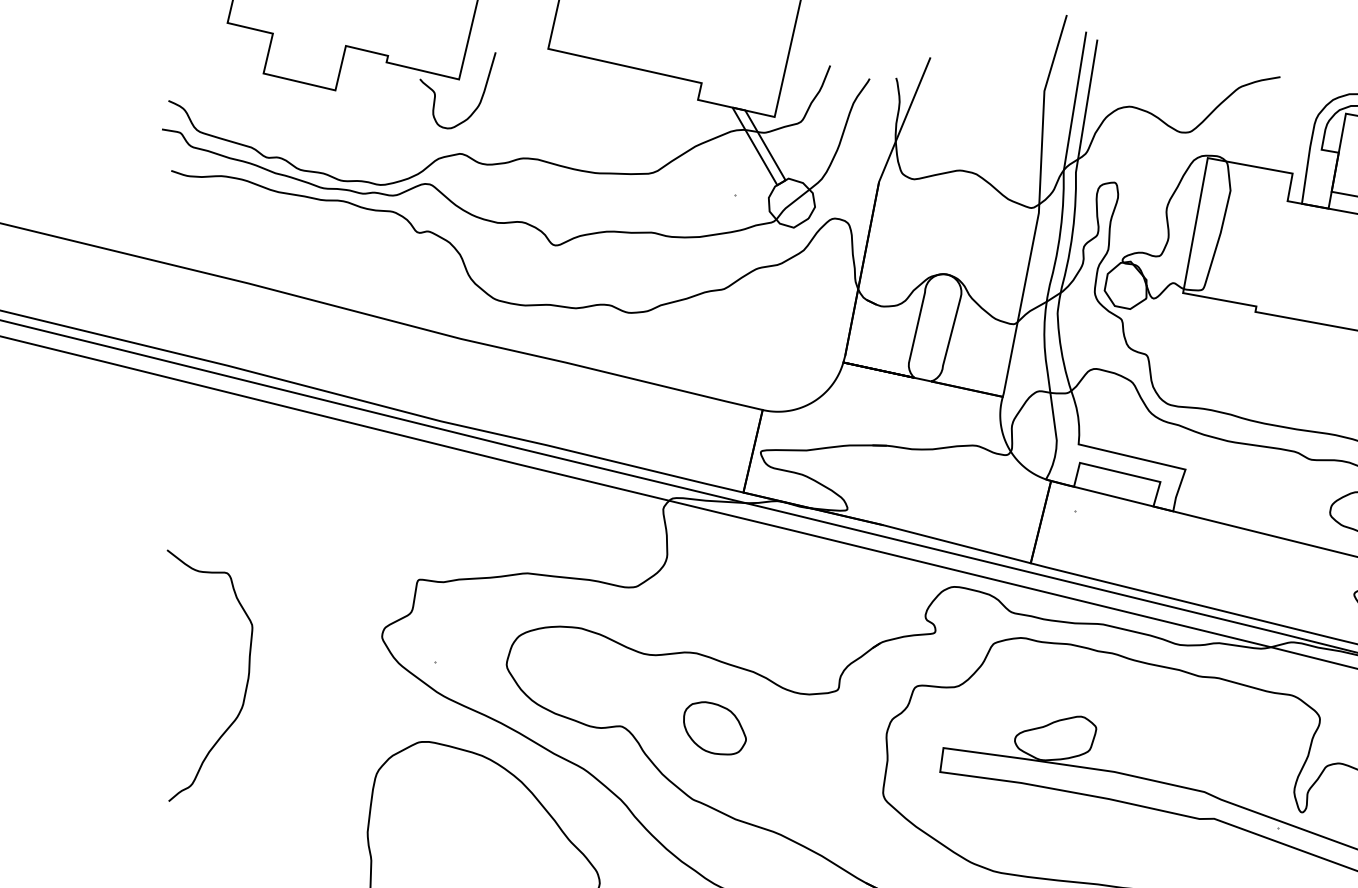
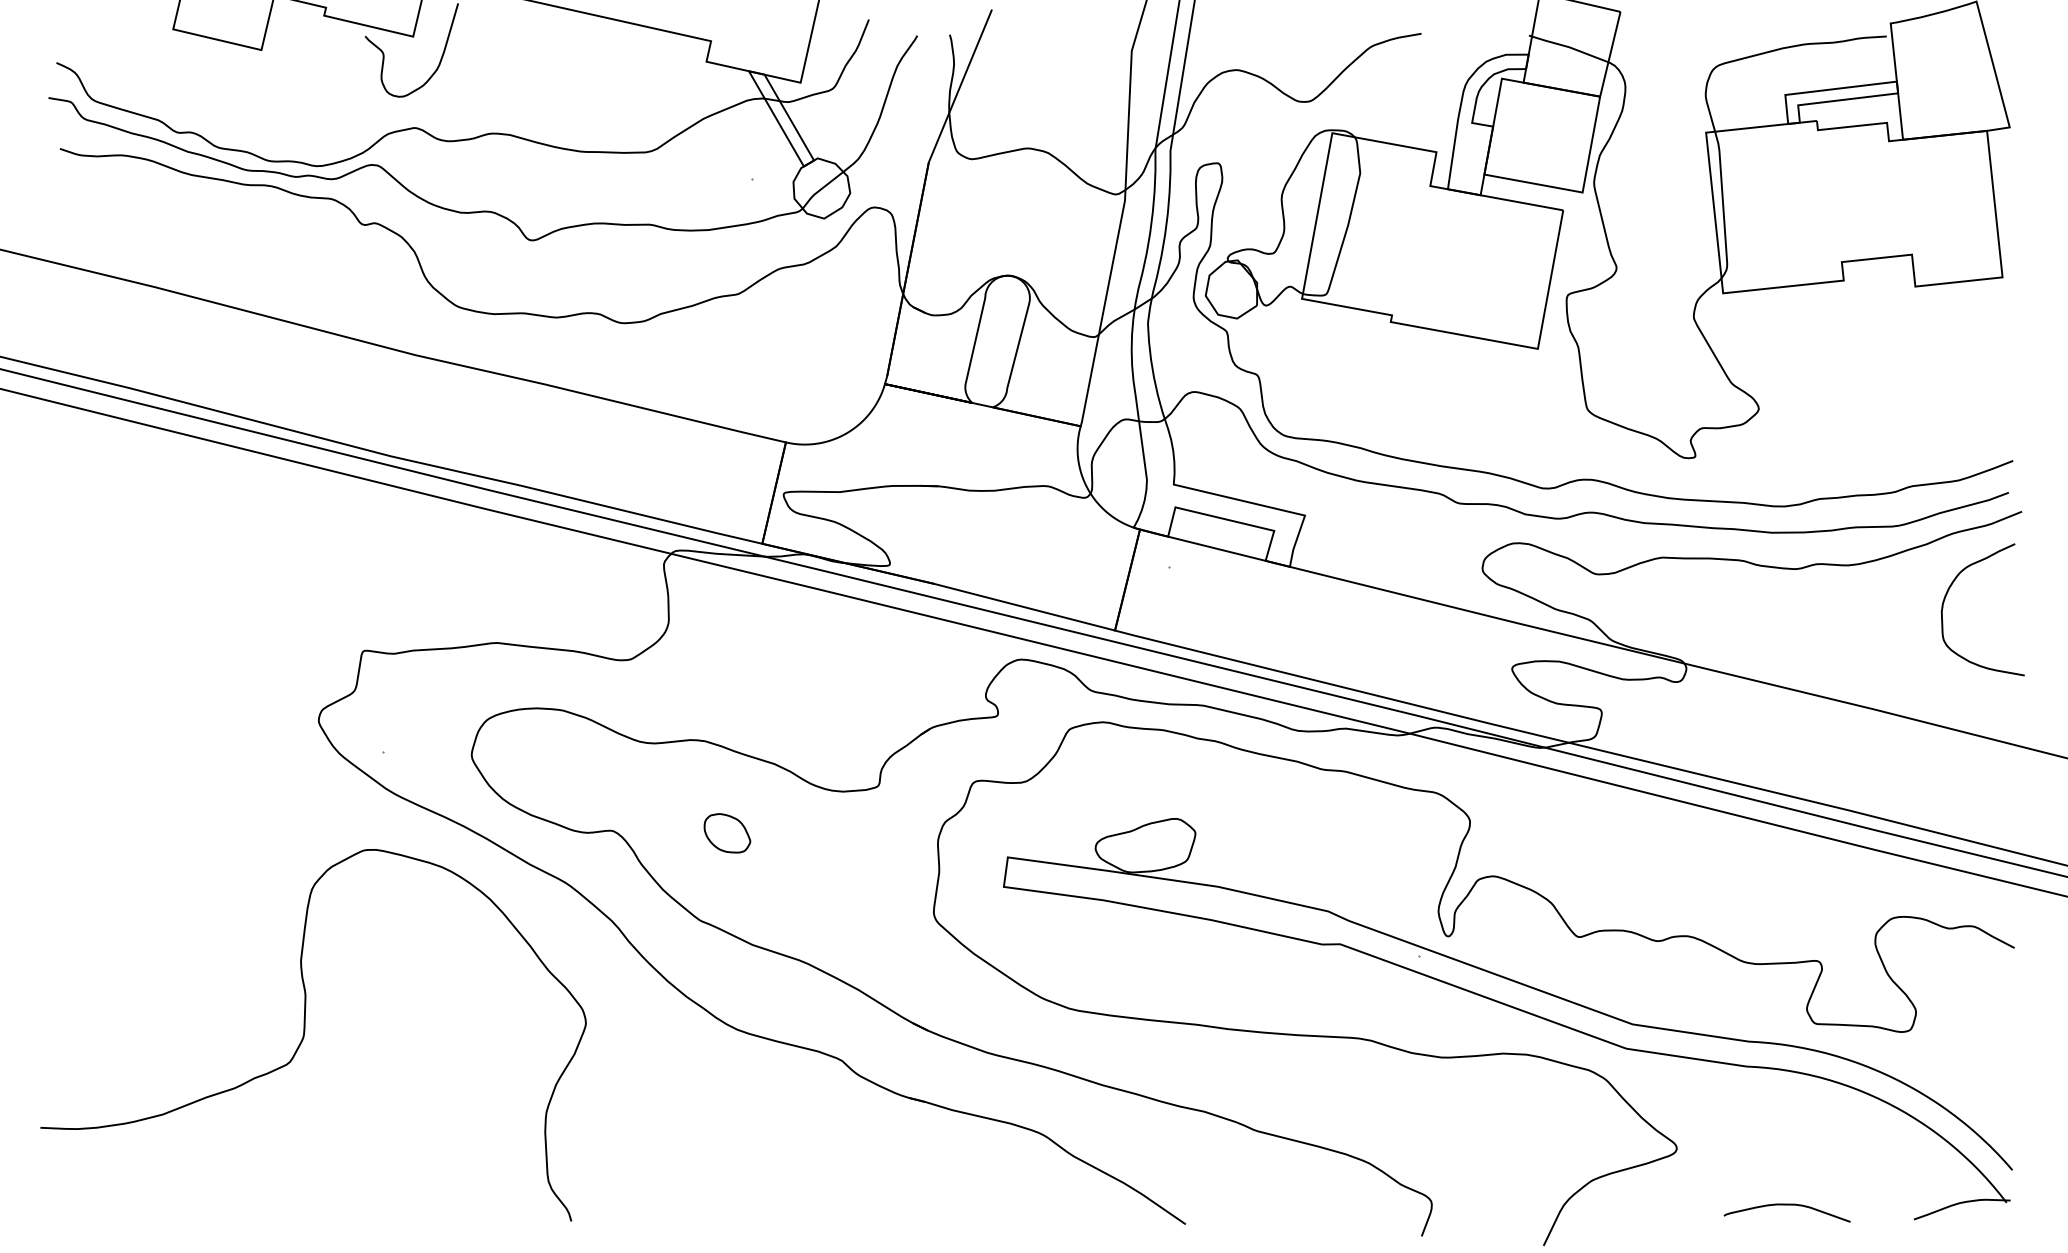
curve: (246, 682) -> (152, 776), removed
part: (715, 728) -> (727, 833), size x0.6

